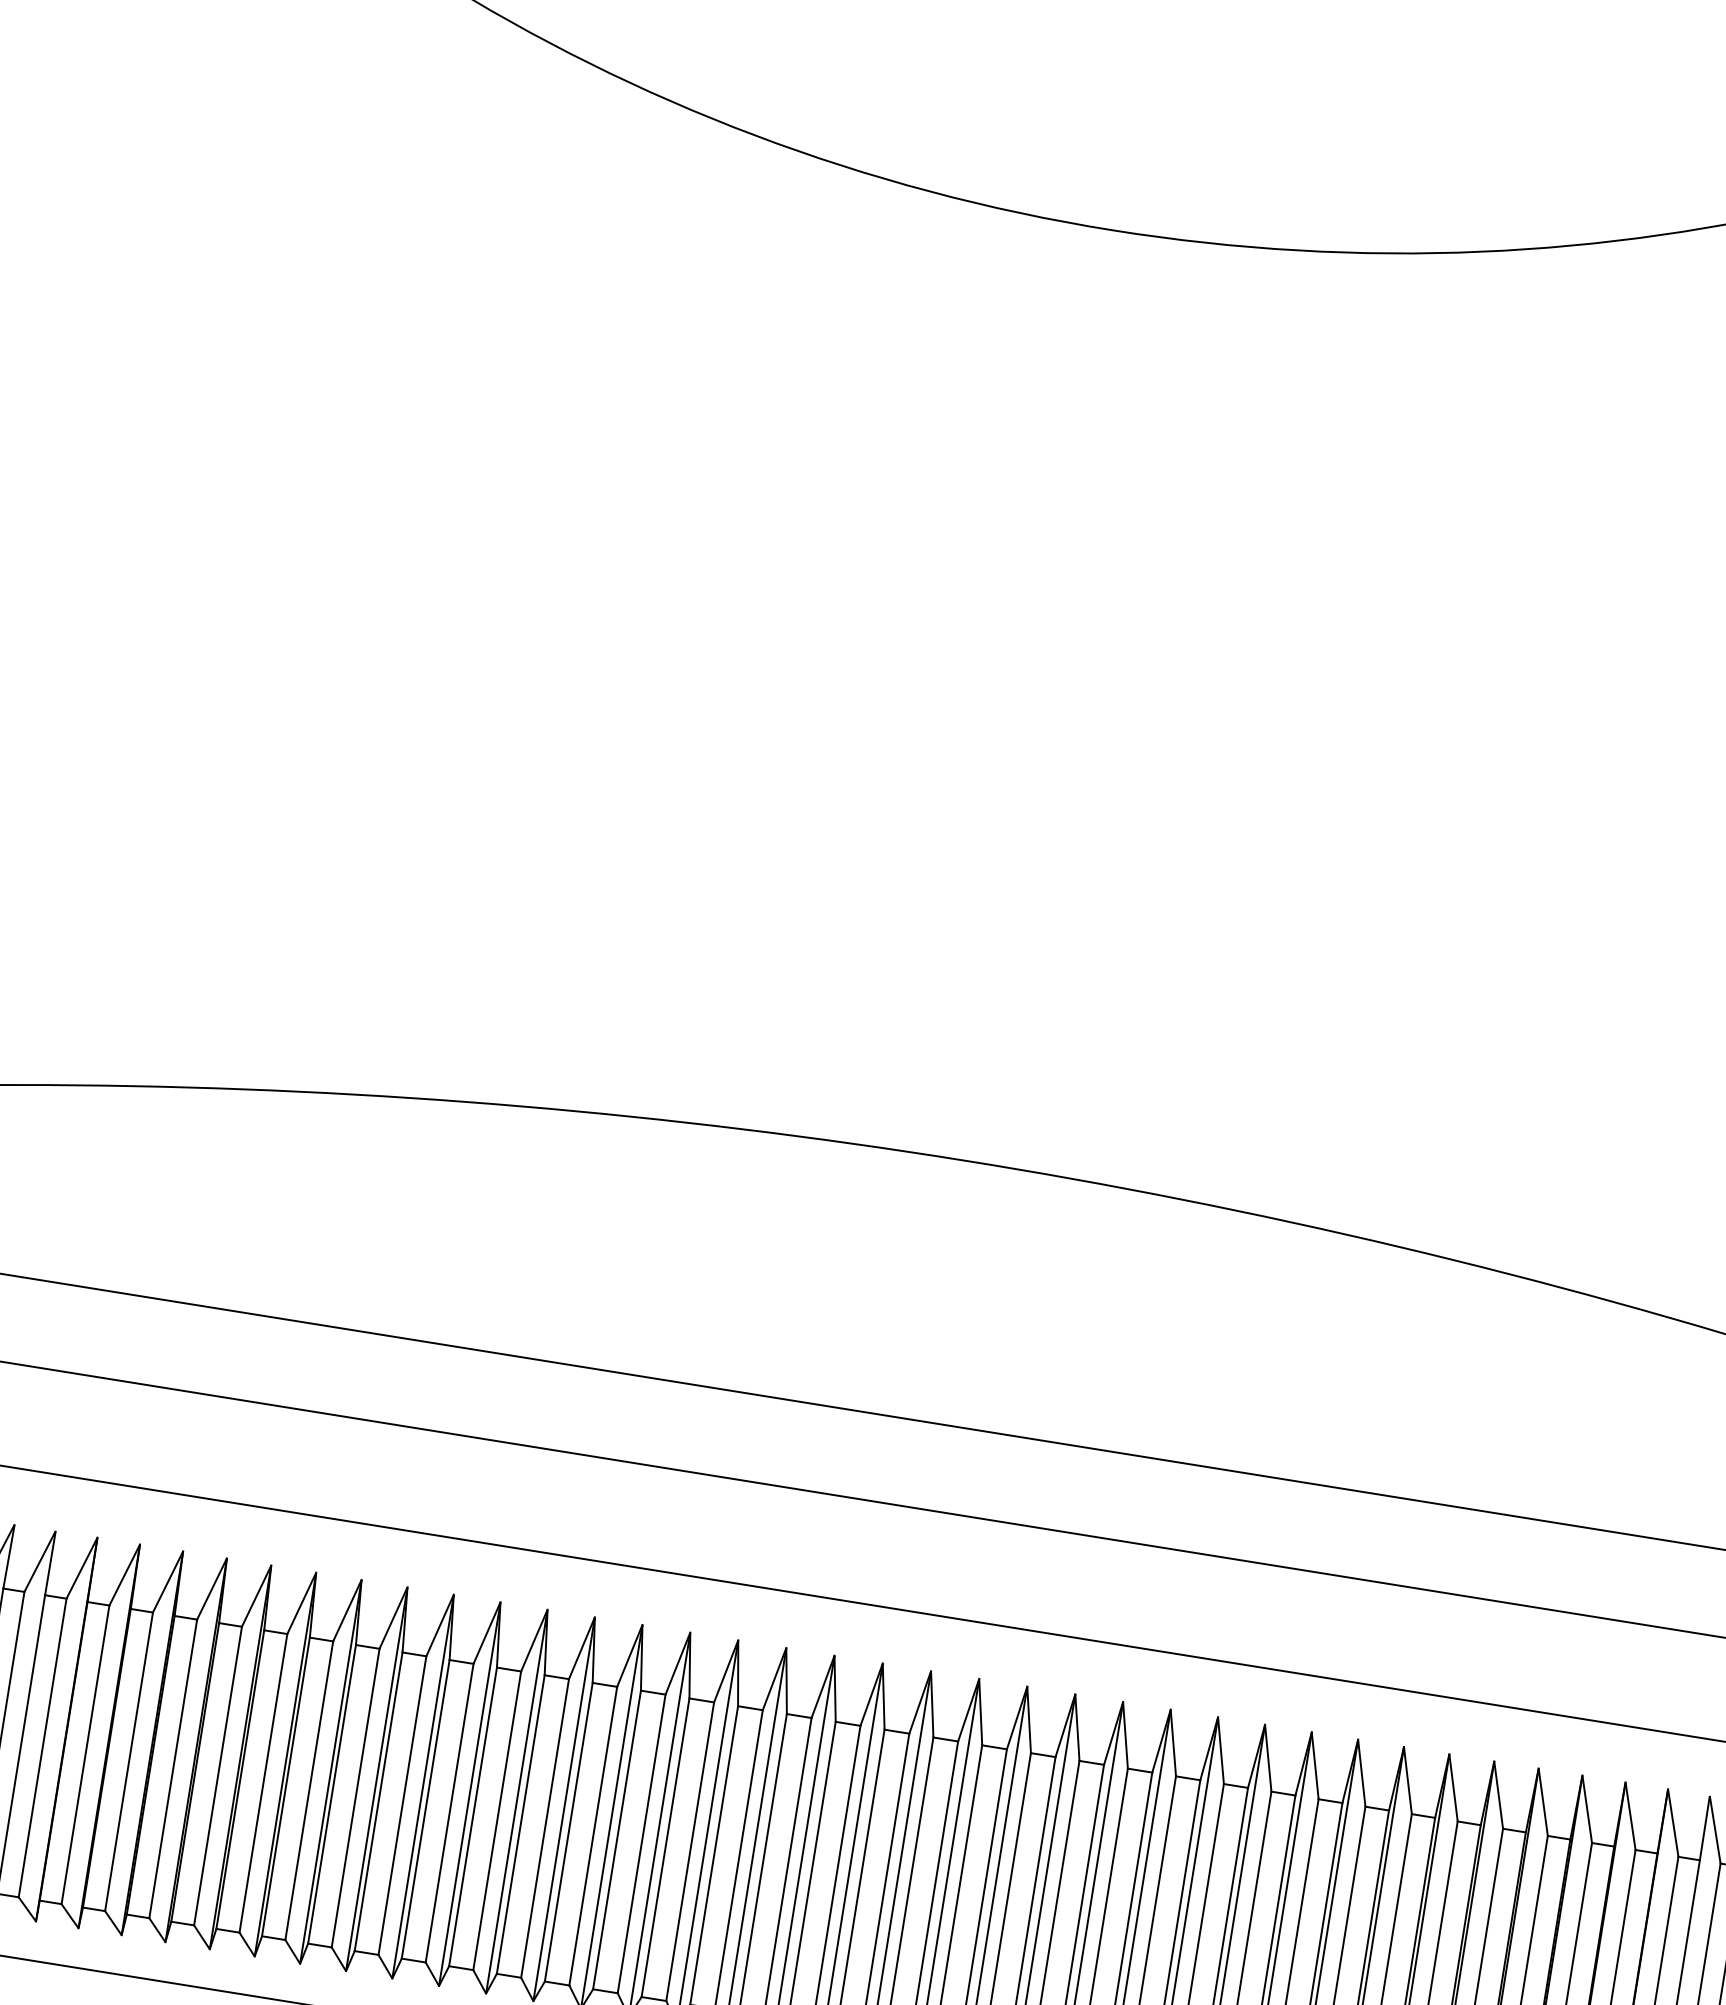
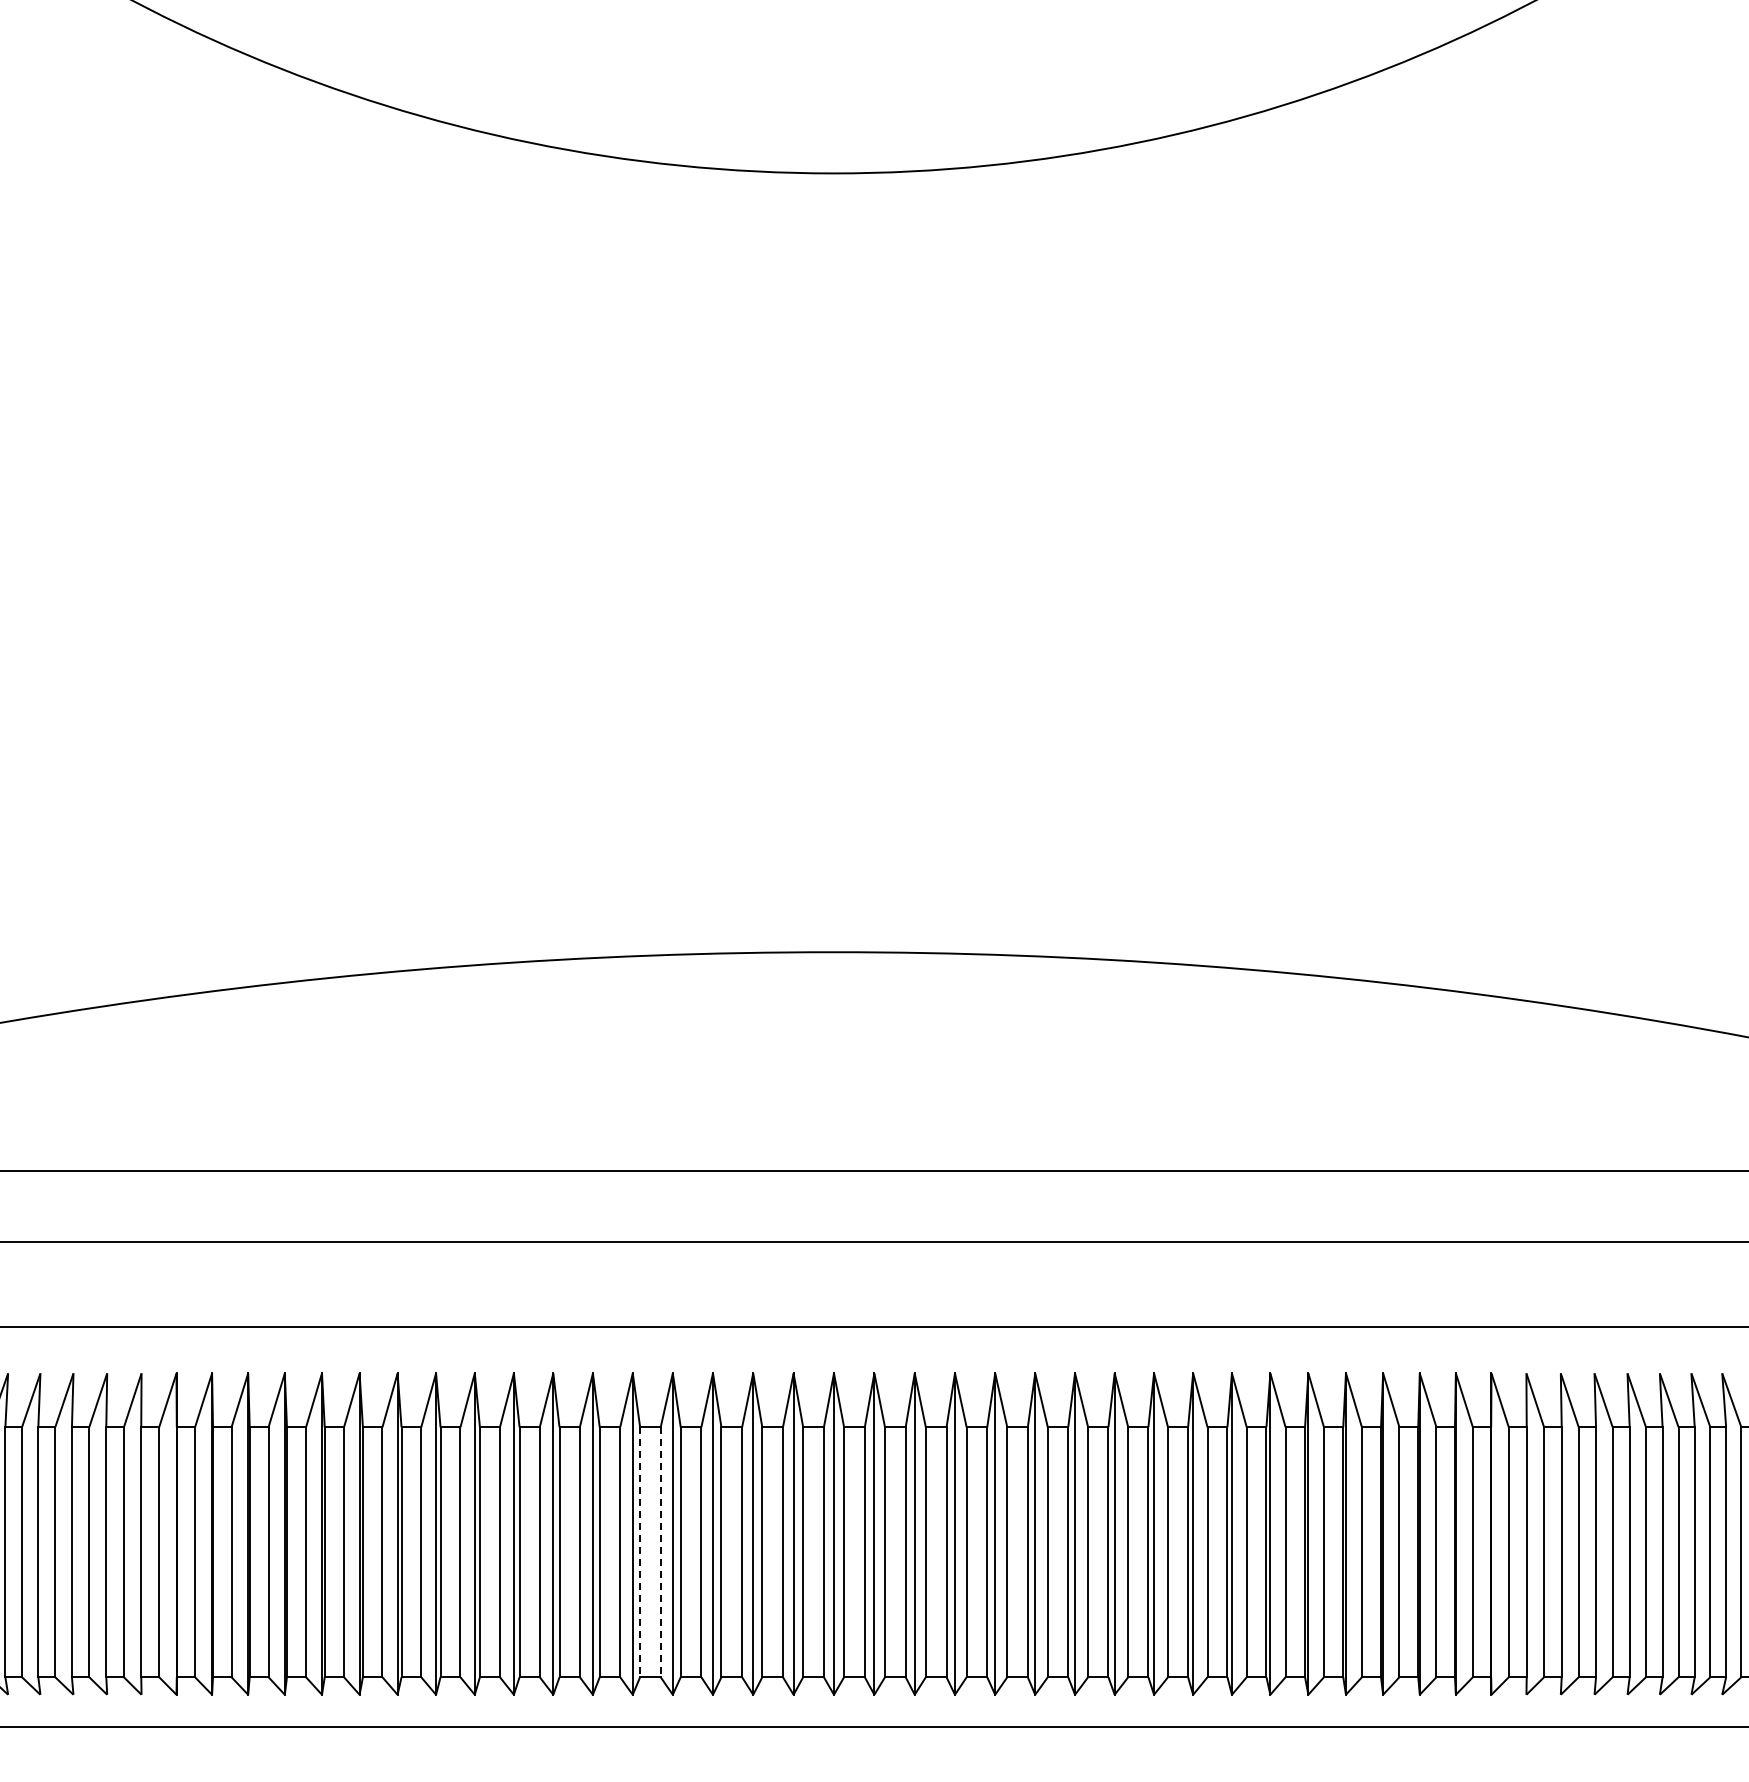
line: (617, 1840) -> (640, 1552), solid -> dashed
line: (641, 1844) -> (660, 1552), solid -> dashed

